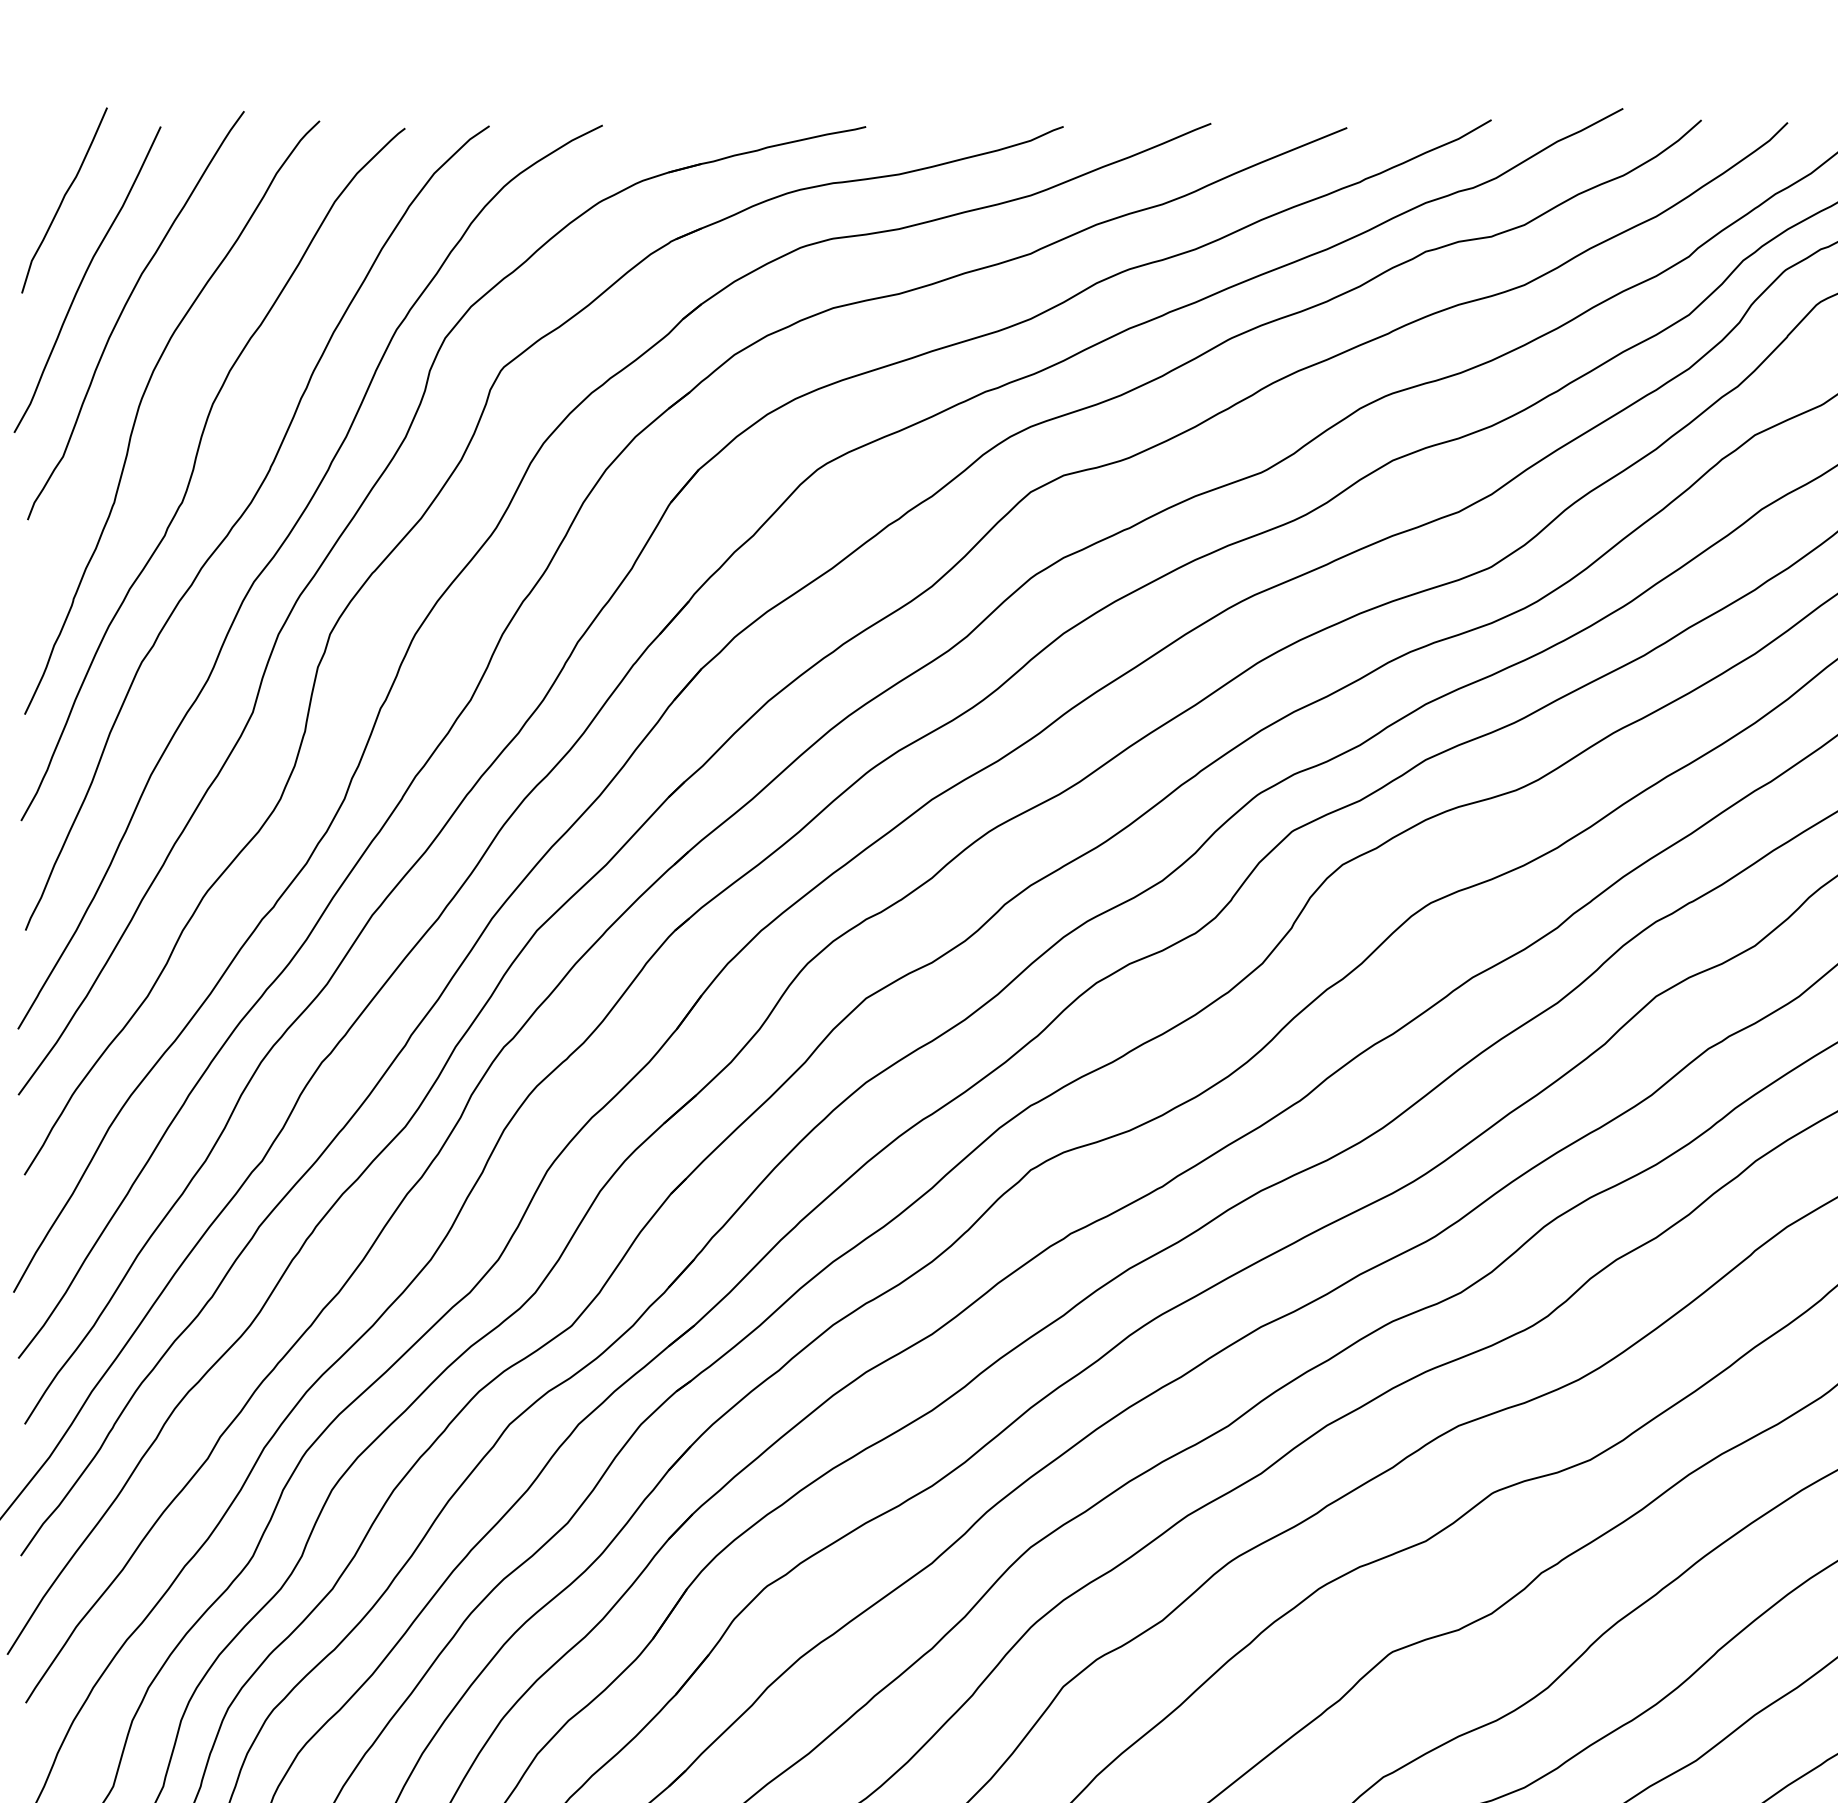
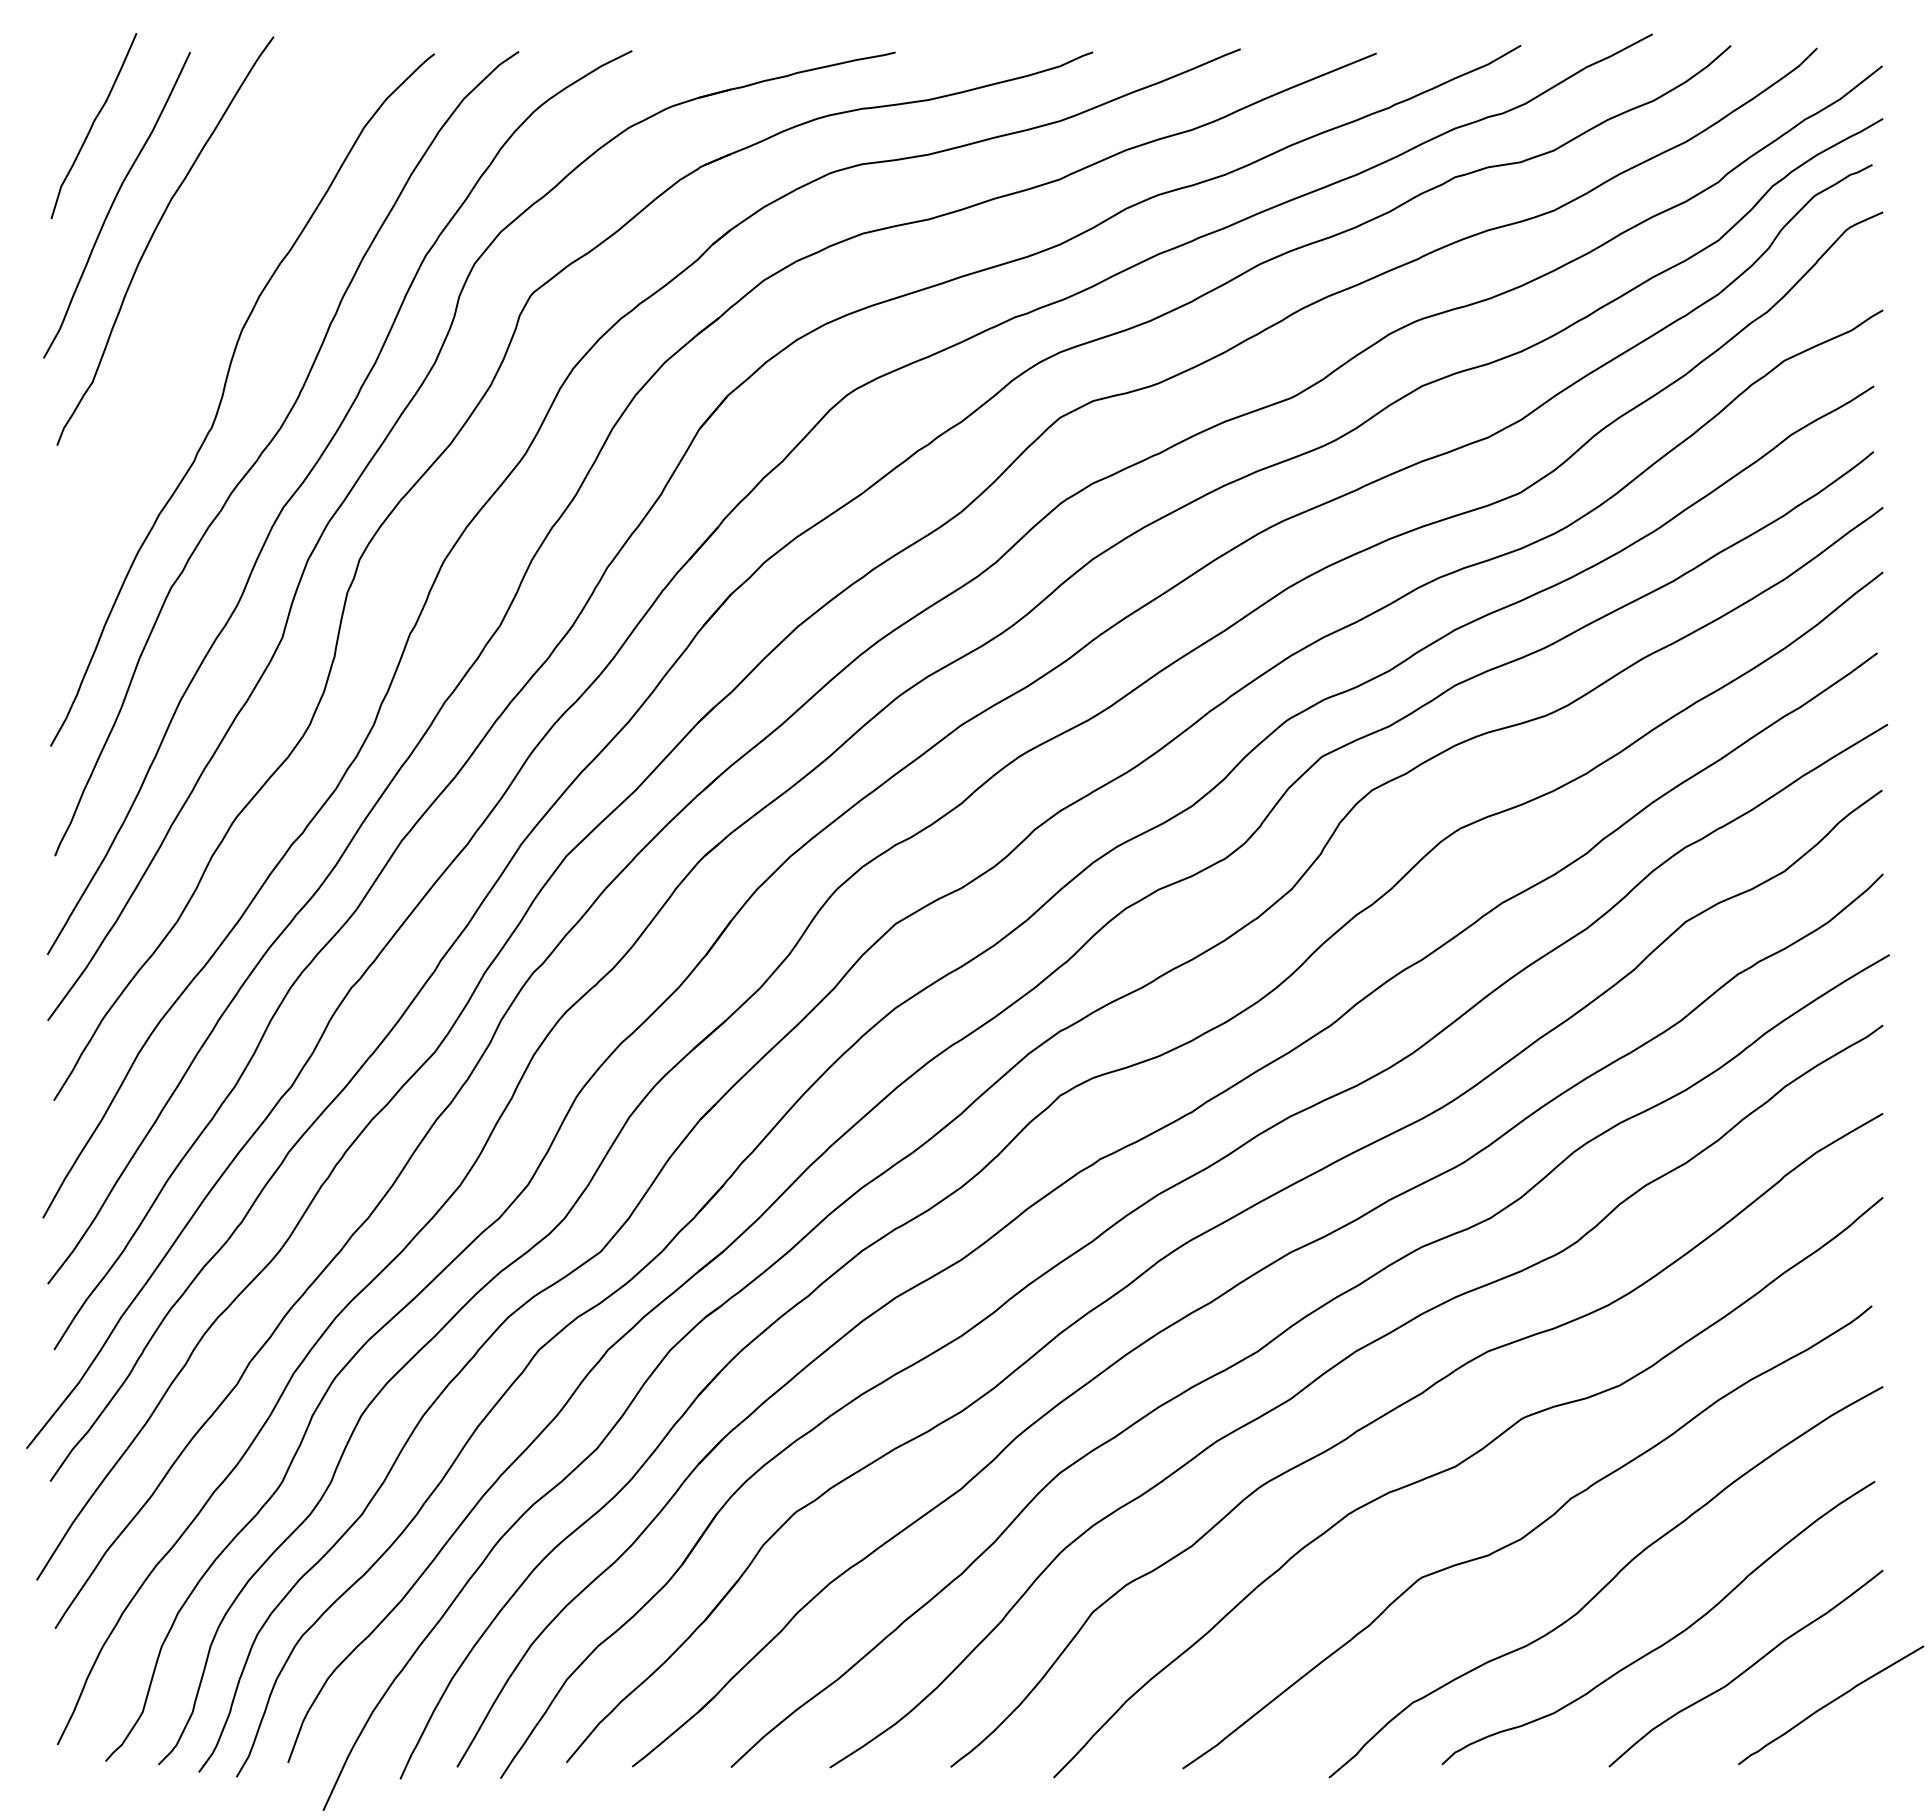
curve: (140, 407) -> (169, 333), removed

